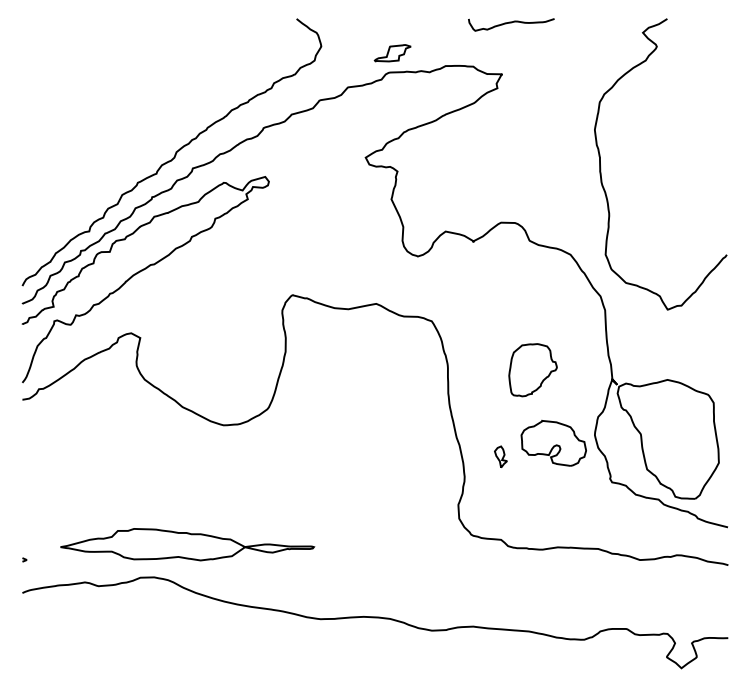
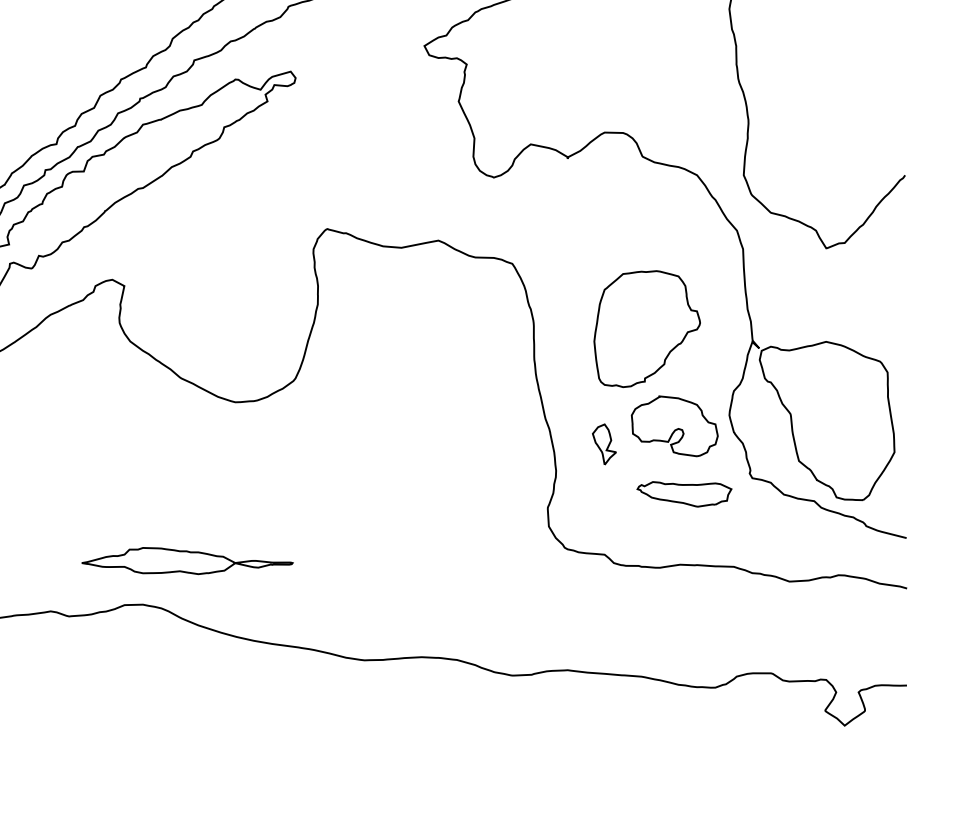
part: (532, 369) -> (646, 327), size x1.67
part: (500, 456) -> (603, 443), size x1.43
part: (560, 494) -> (683, 494), added
part: (187, 544) -> (187, 560), size x0.62

